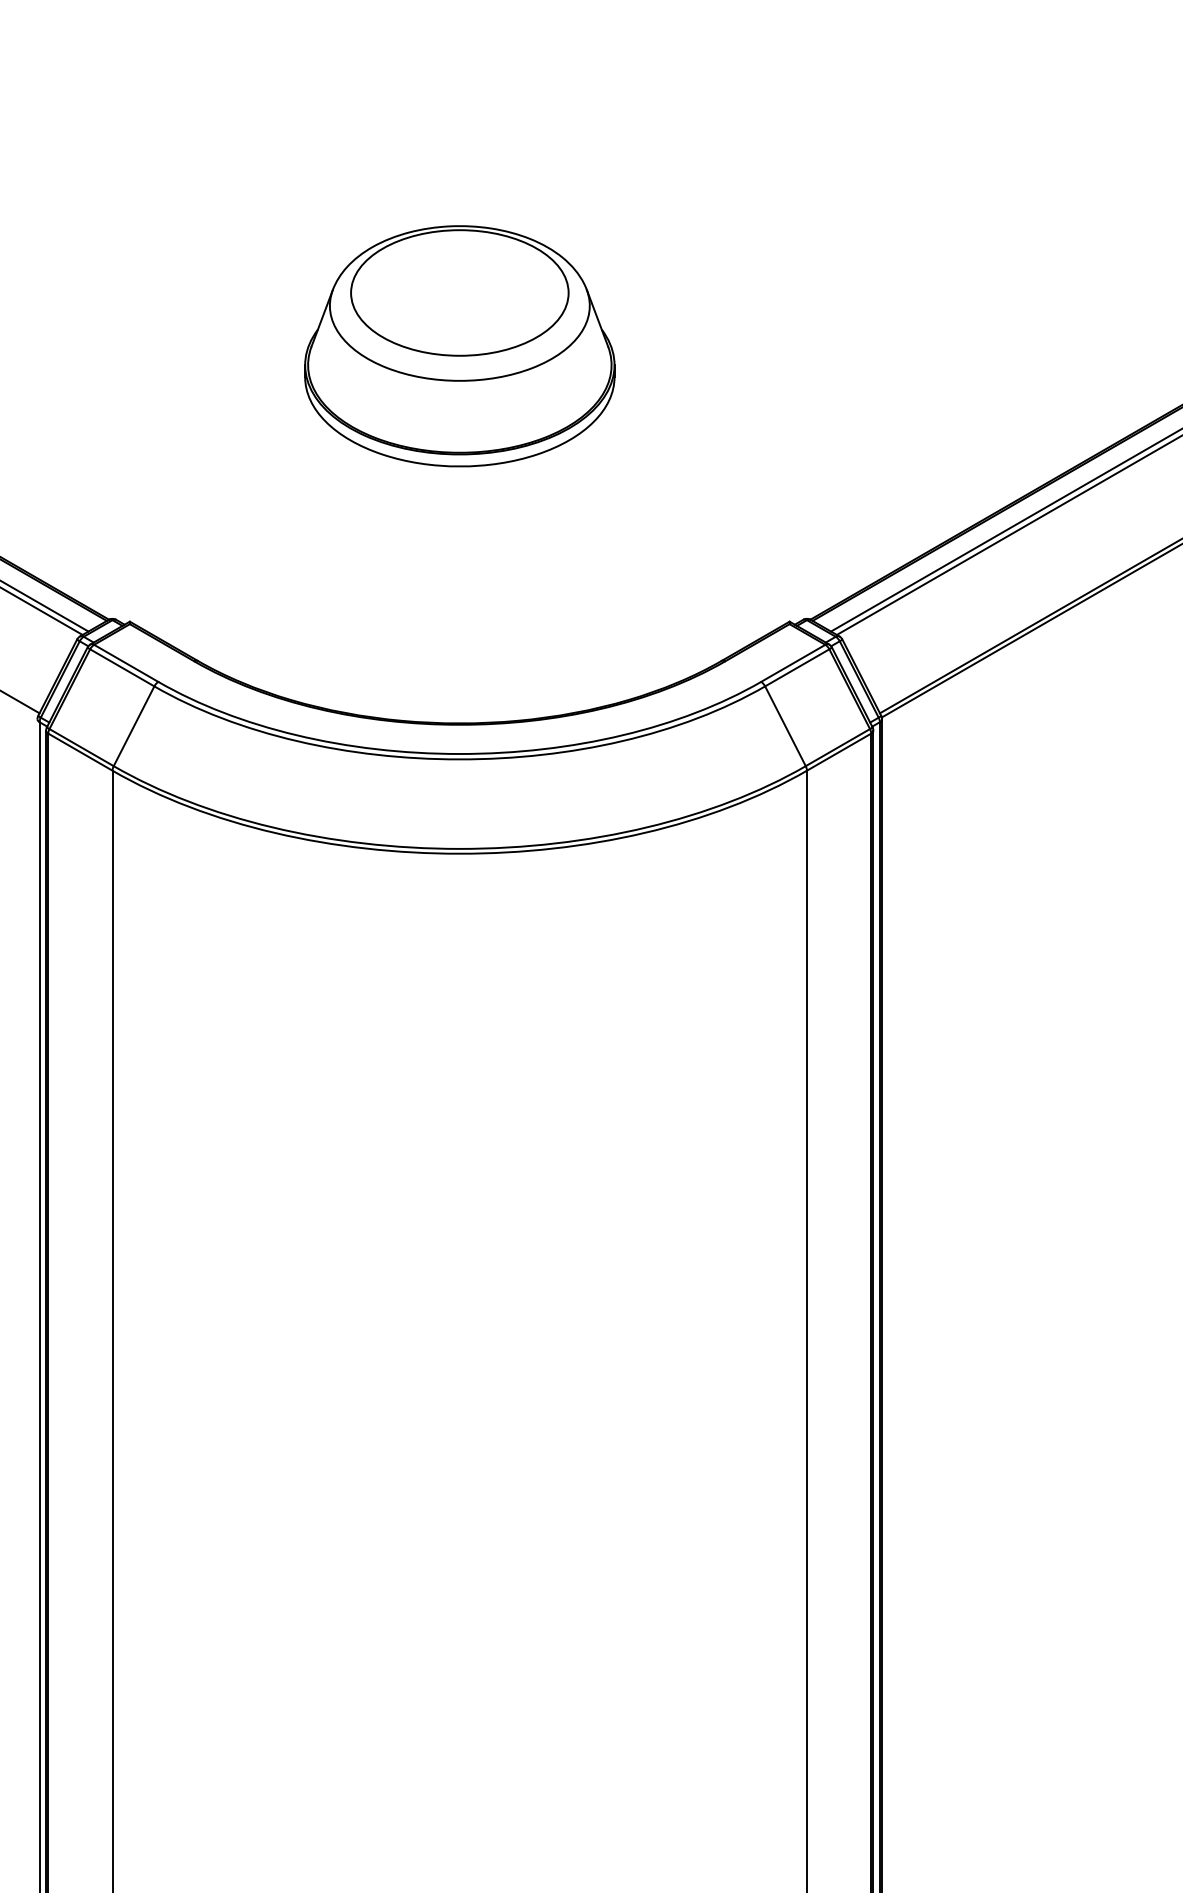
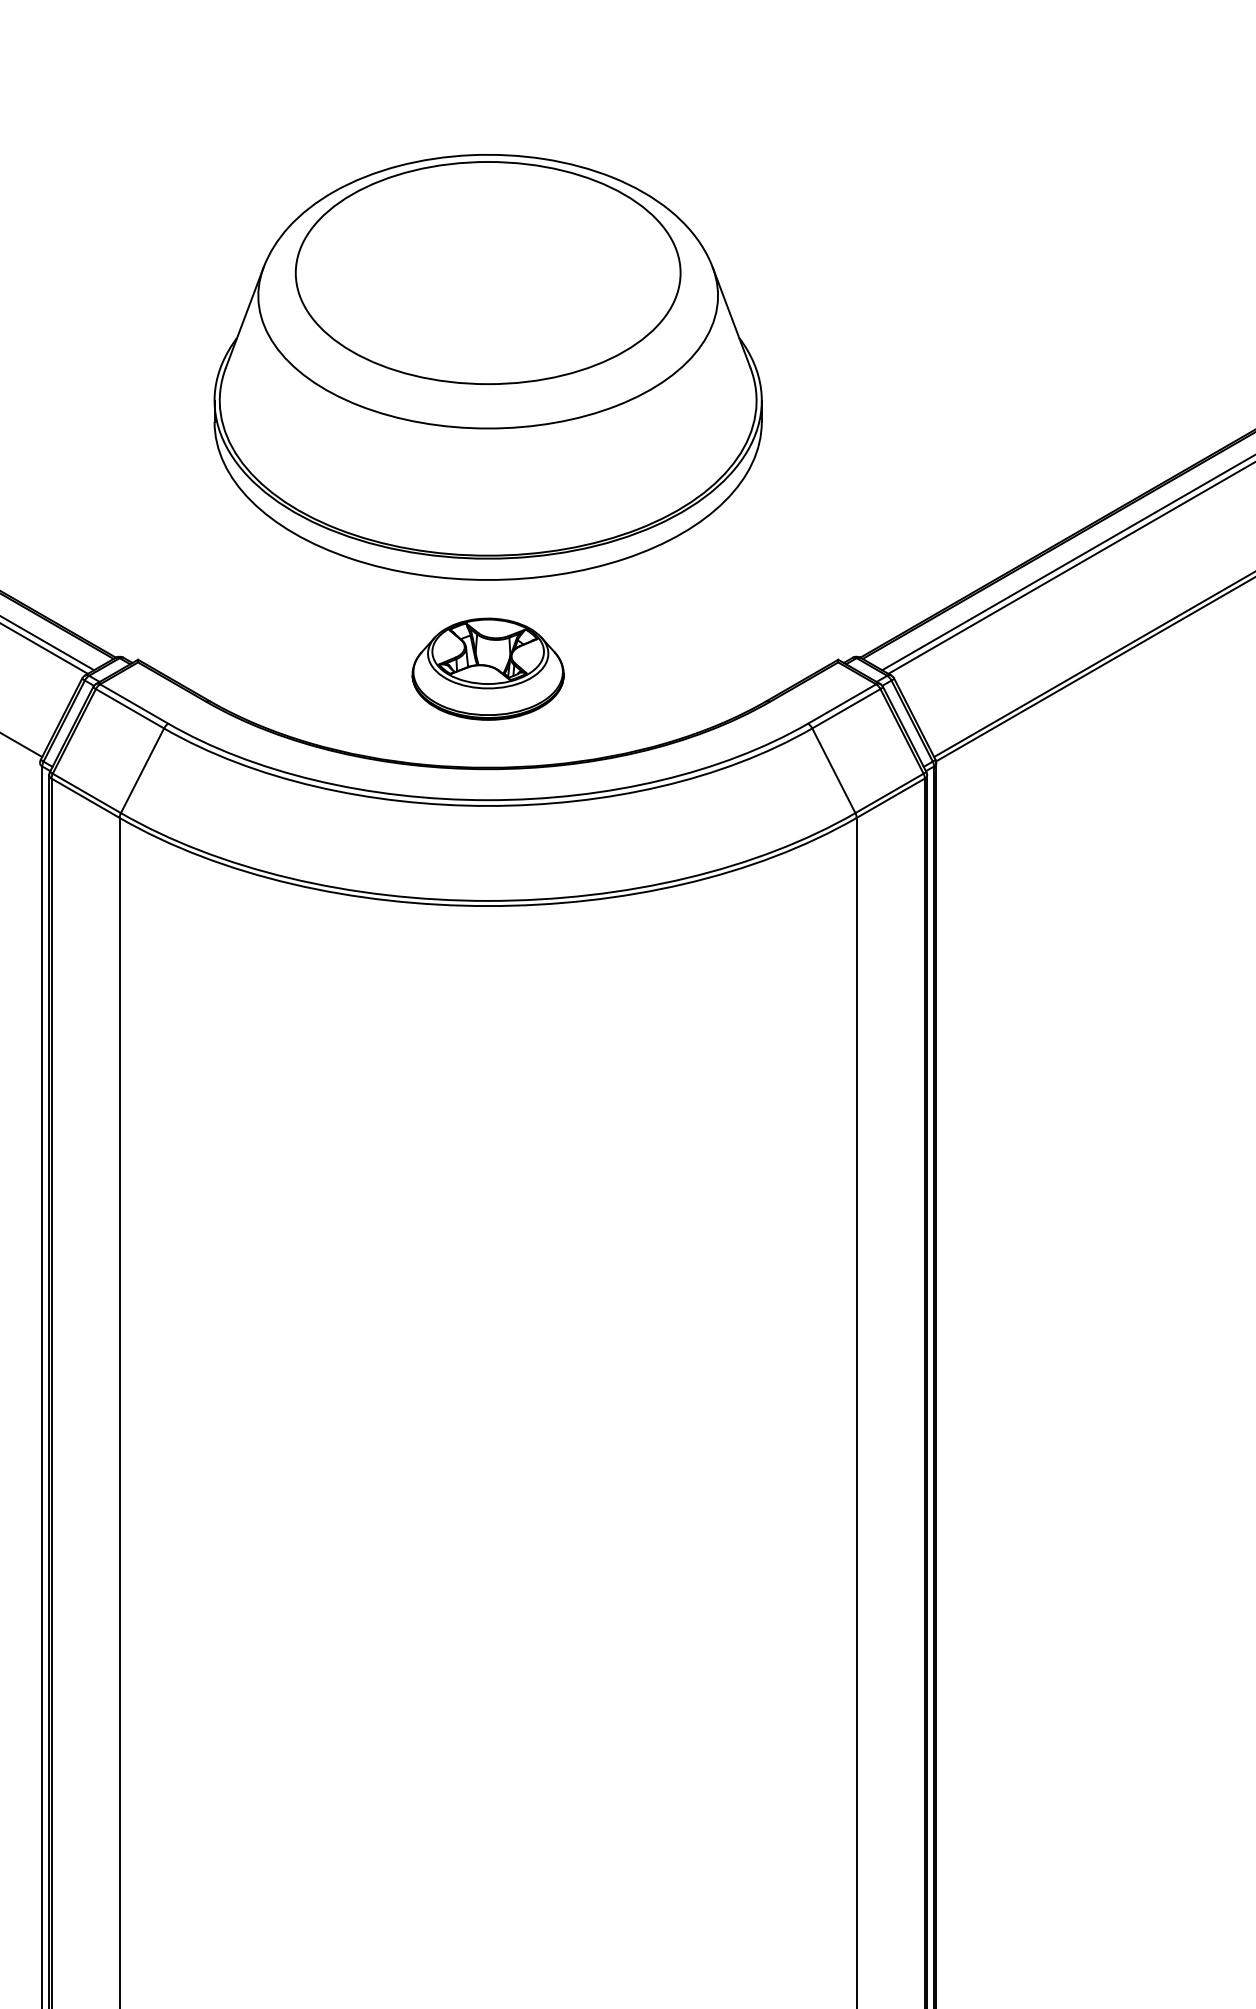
part: (459, 346) -> (487, 367), size x1.67
part: (459, 630) -> (487, 669), added

